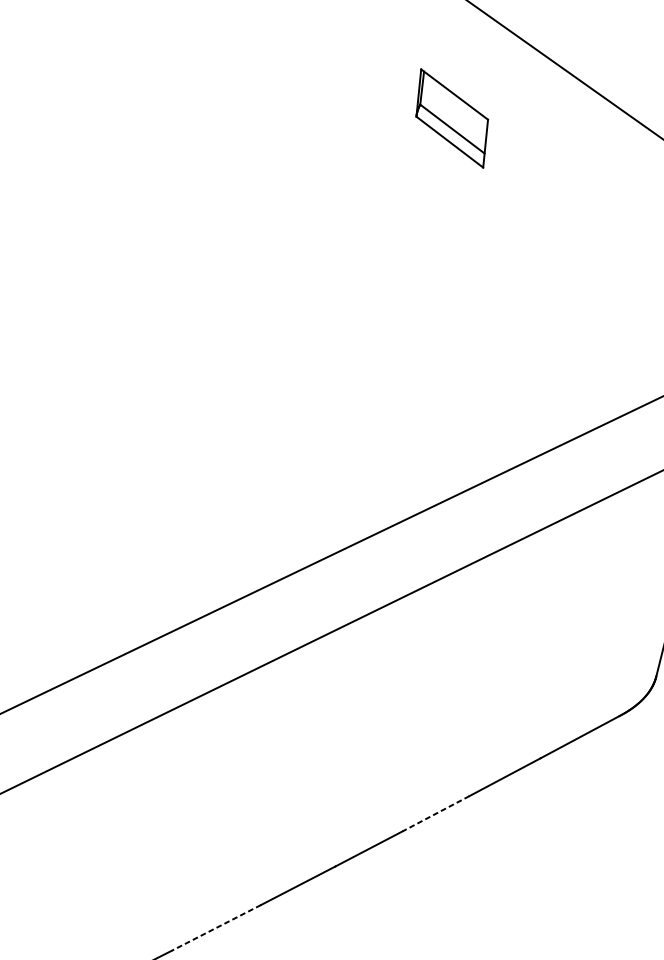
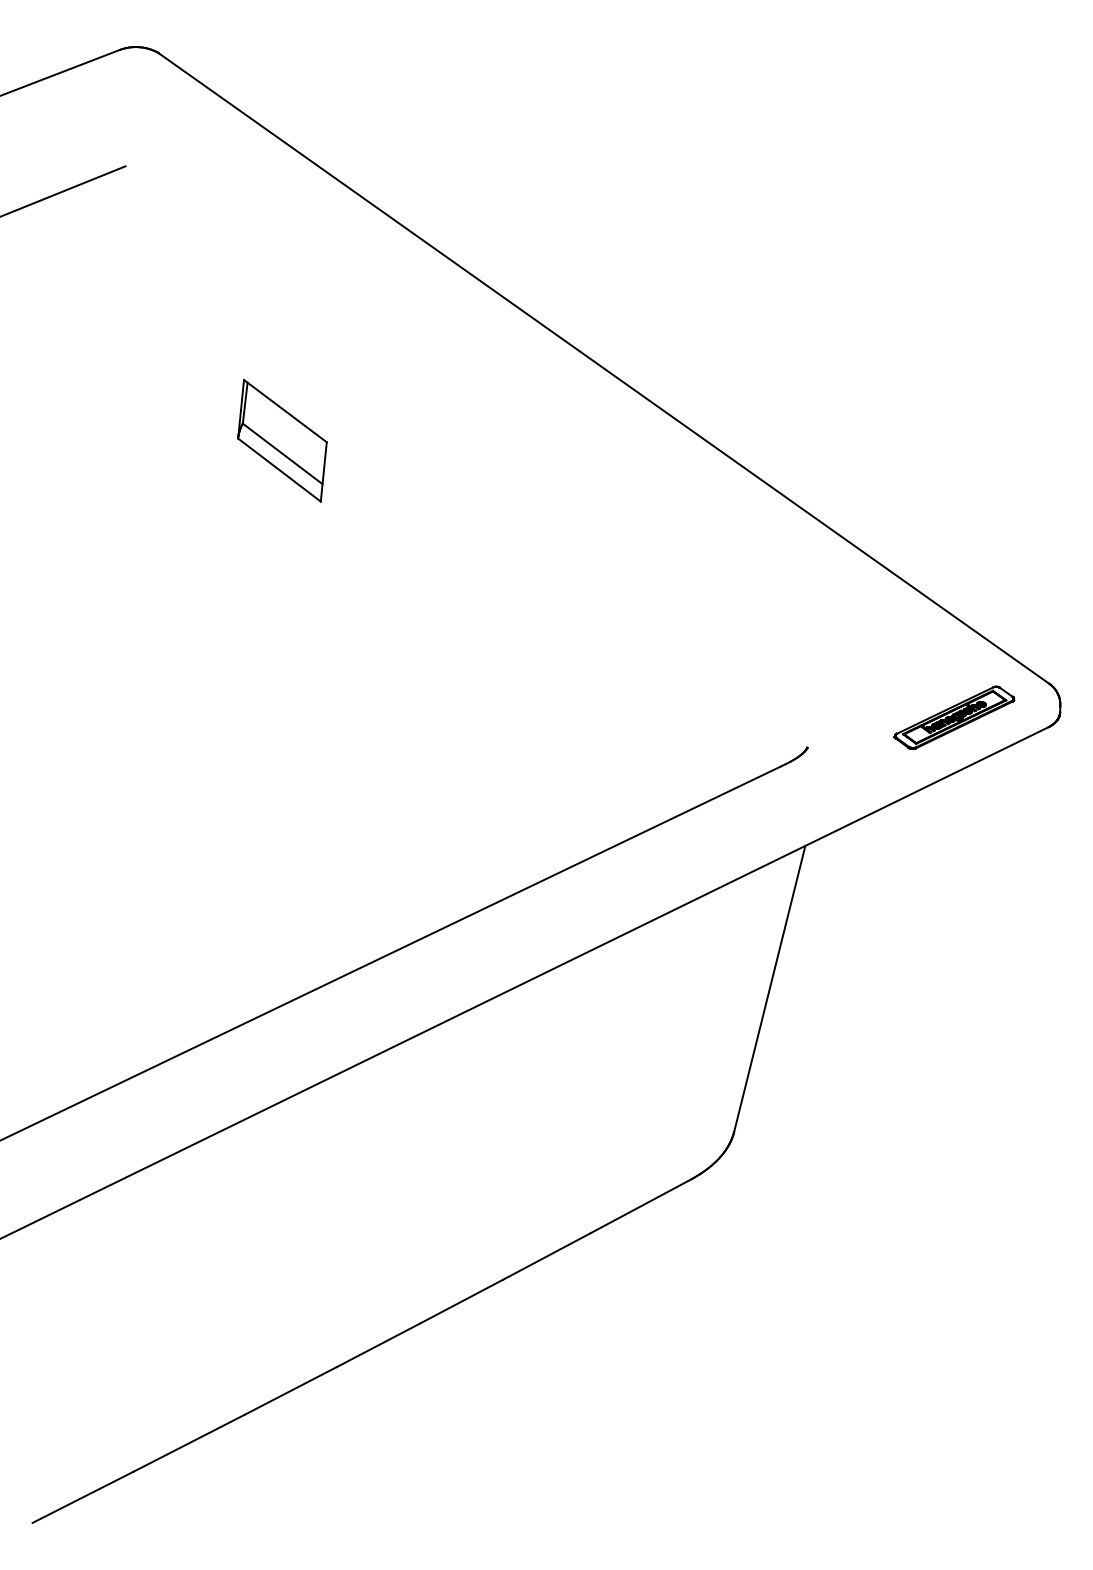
part: (452, 118) -> (282, 440), moved
line: (436, 813) -> (461, 1301), dashed -> solid
line: (215, 928) -> (188, 1443), dashed -> solid

